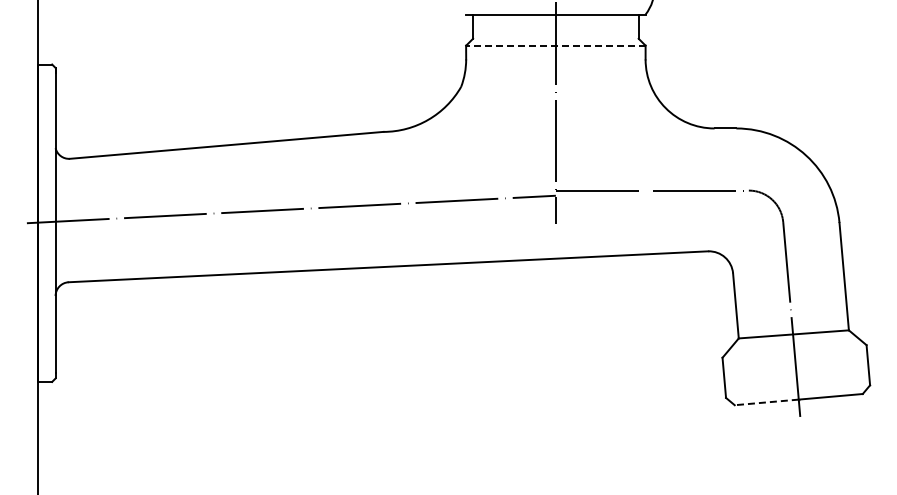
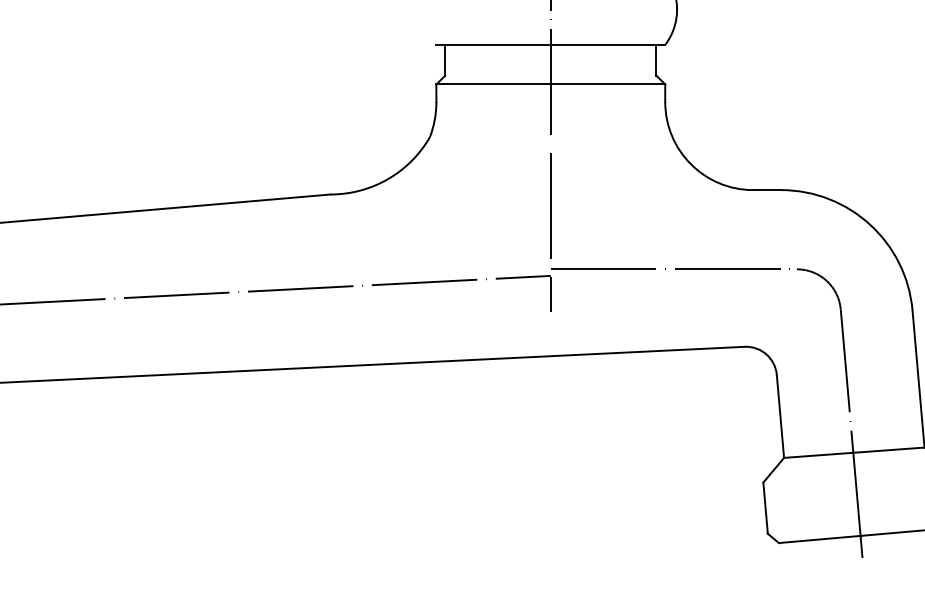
line: (555, 45) -> (550, 84), dashed -> solid
line: (766, 402) -> (819, 539), dashed -> solid

